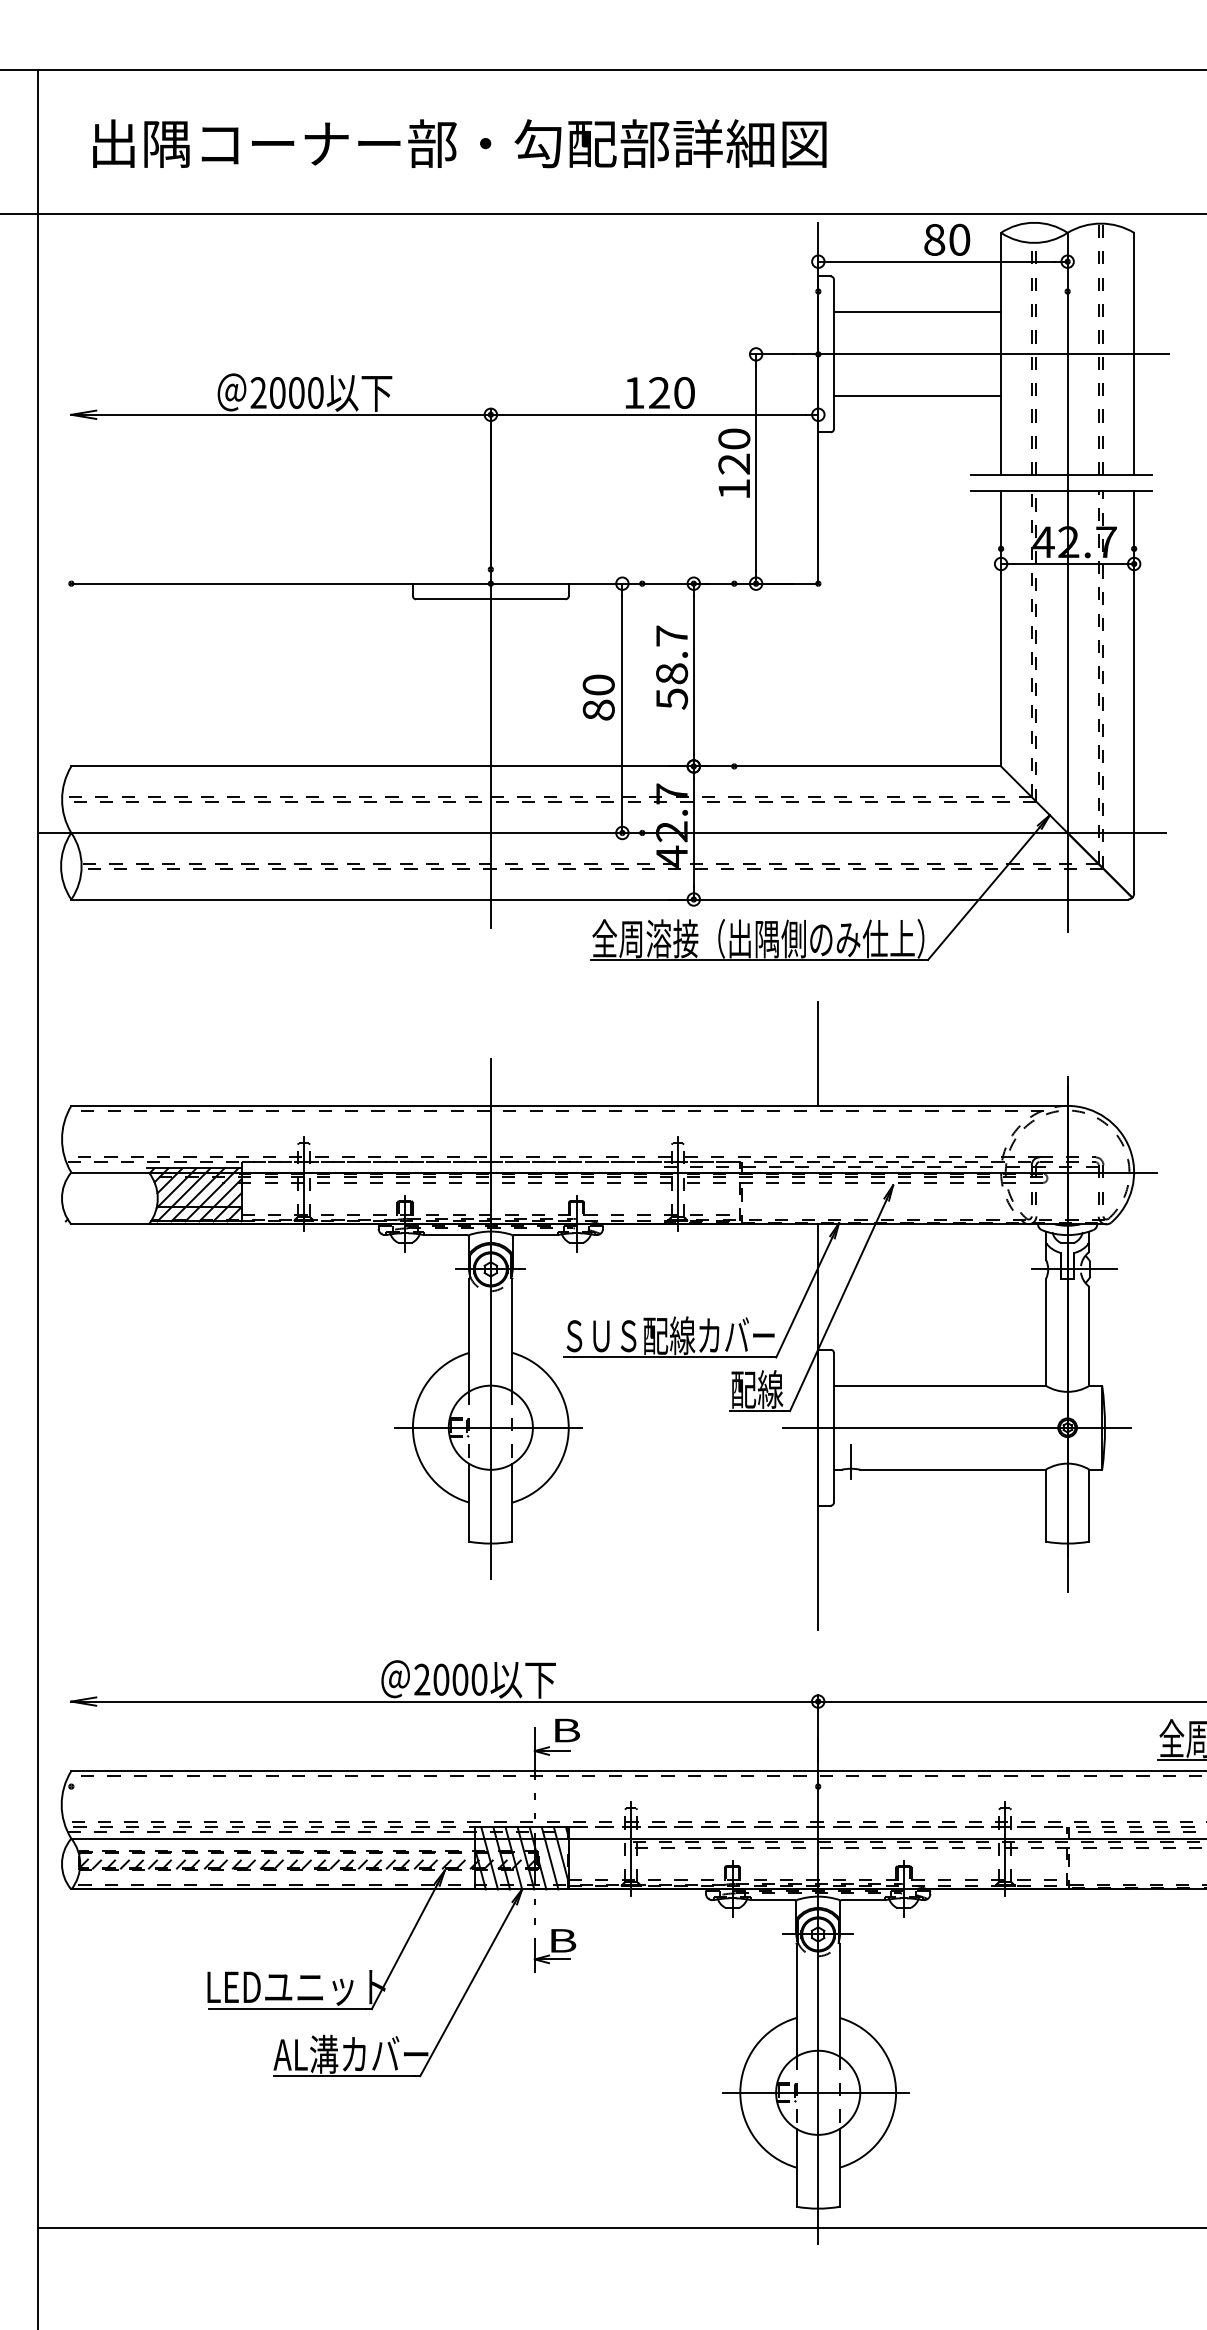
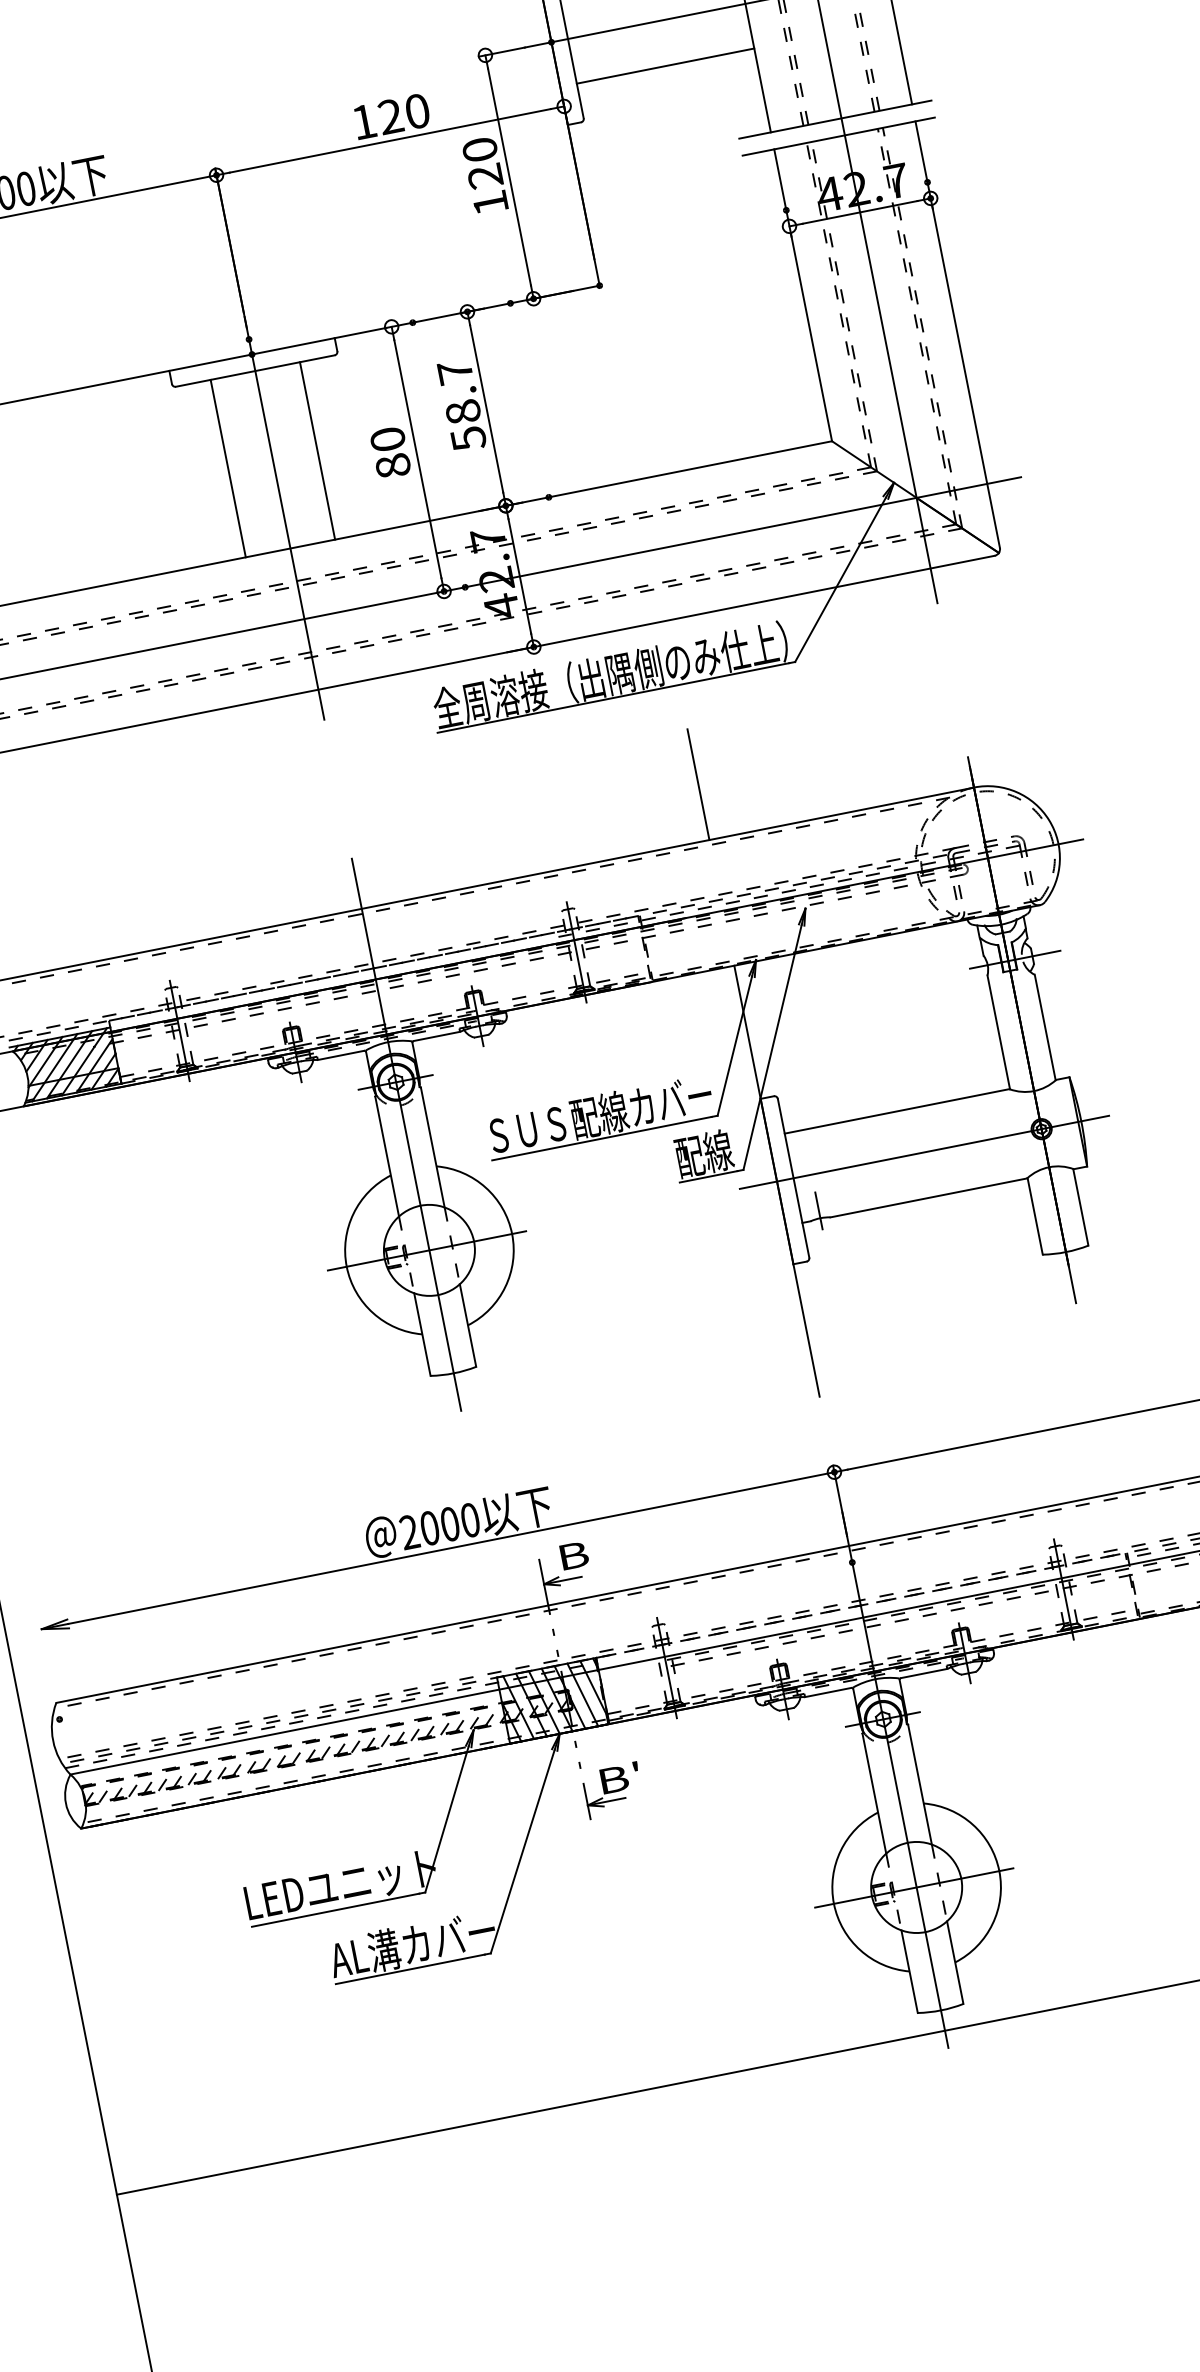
line: (448, 682) -> (227, 468), added
line: (532, 682) -> (317, 450), added
text: (584, 1932) -> (634, 1766), B -> B'

